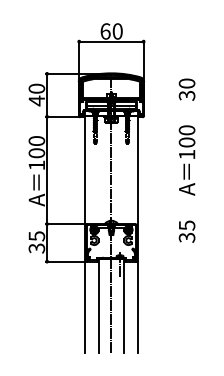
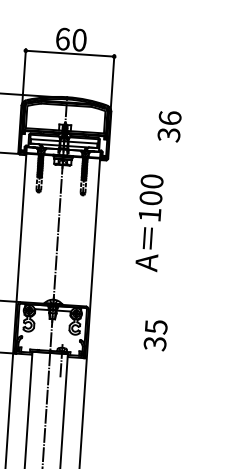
text: (186, 83) -> (169, 117), 30 -> 36
text: (186, 160) -> (148, 222), moved
text: (186, 231) -> (154, 335), moved

